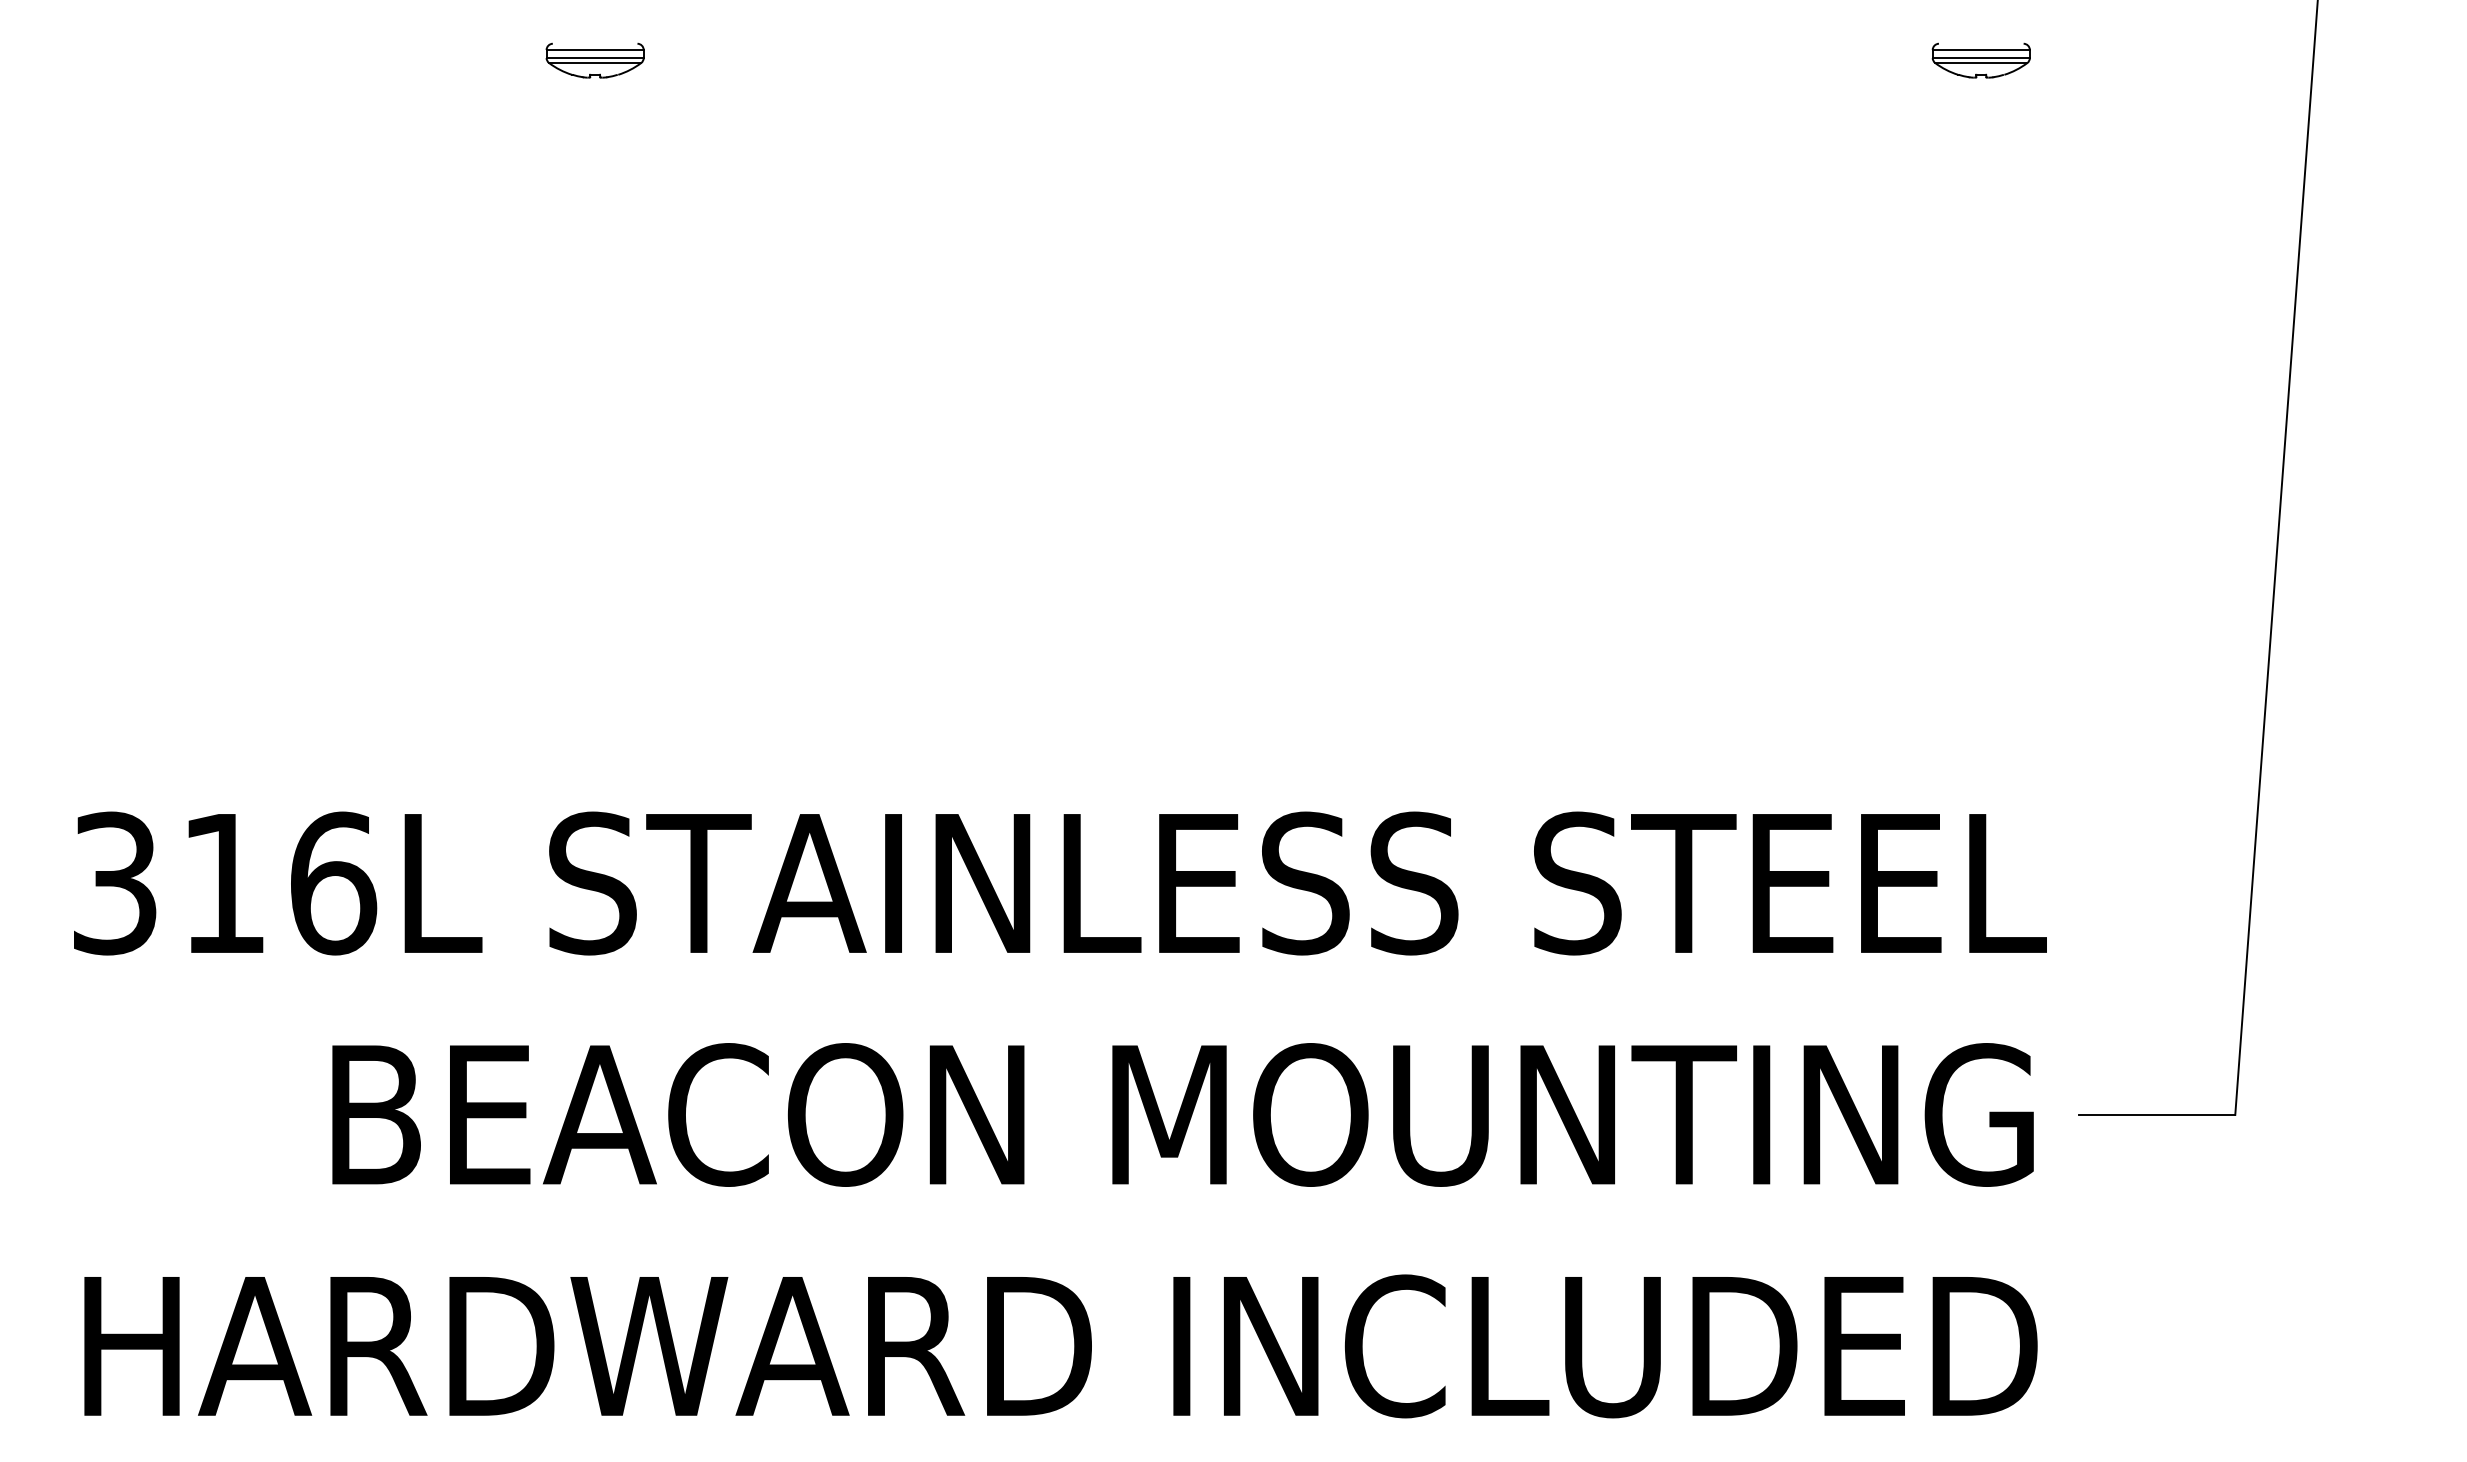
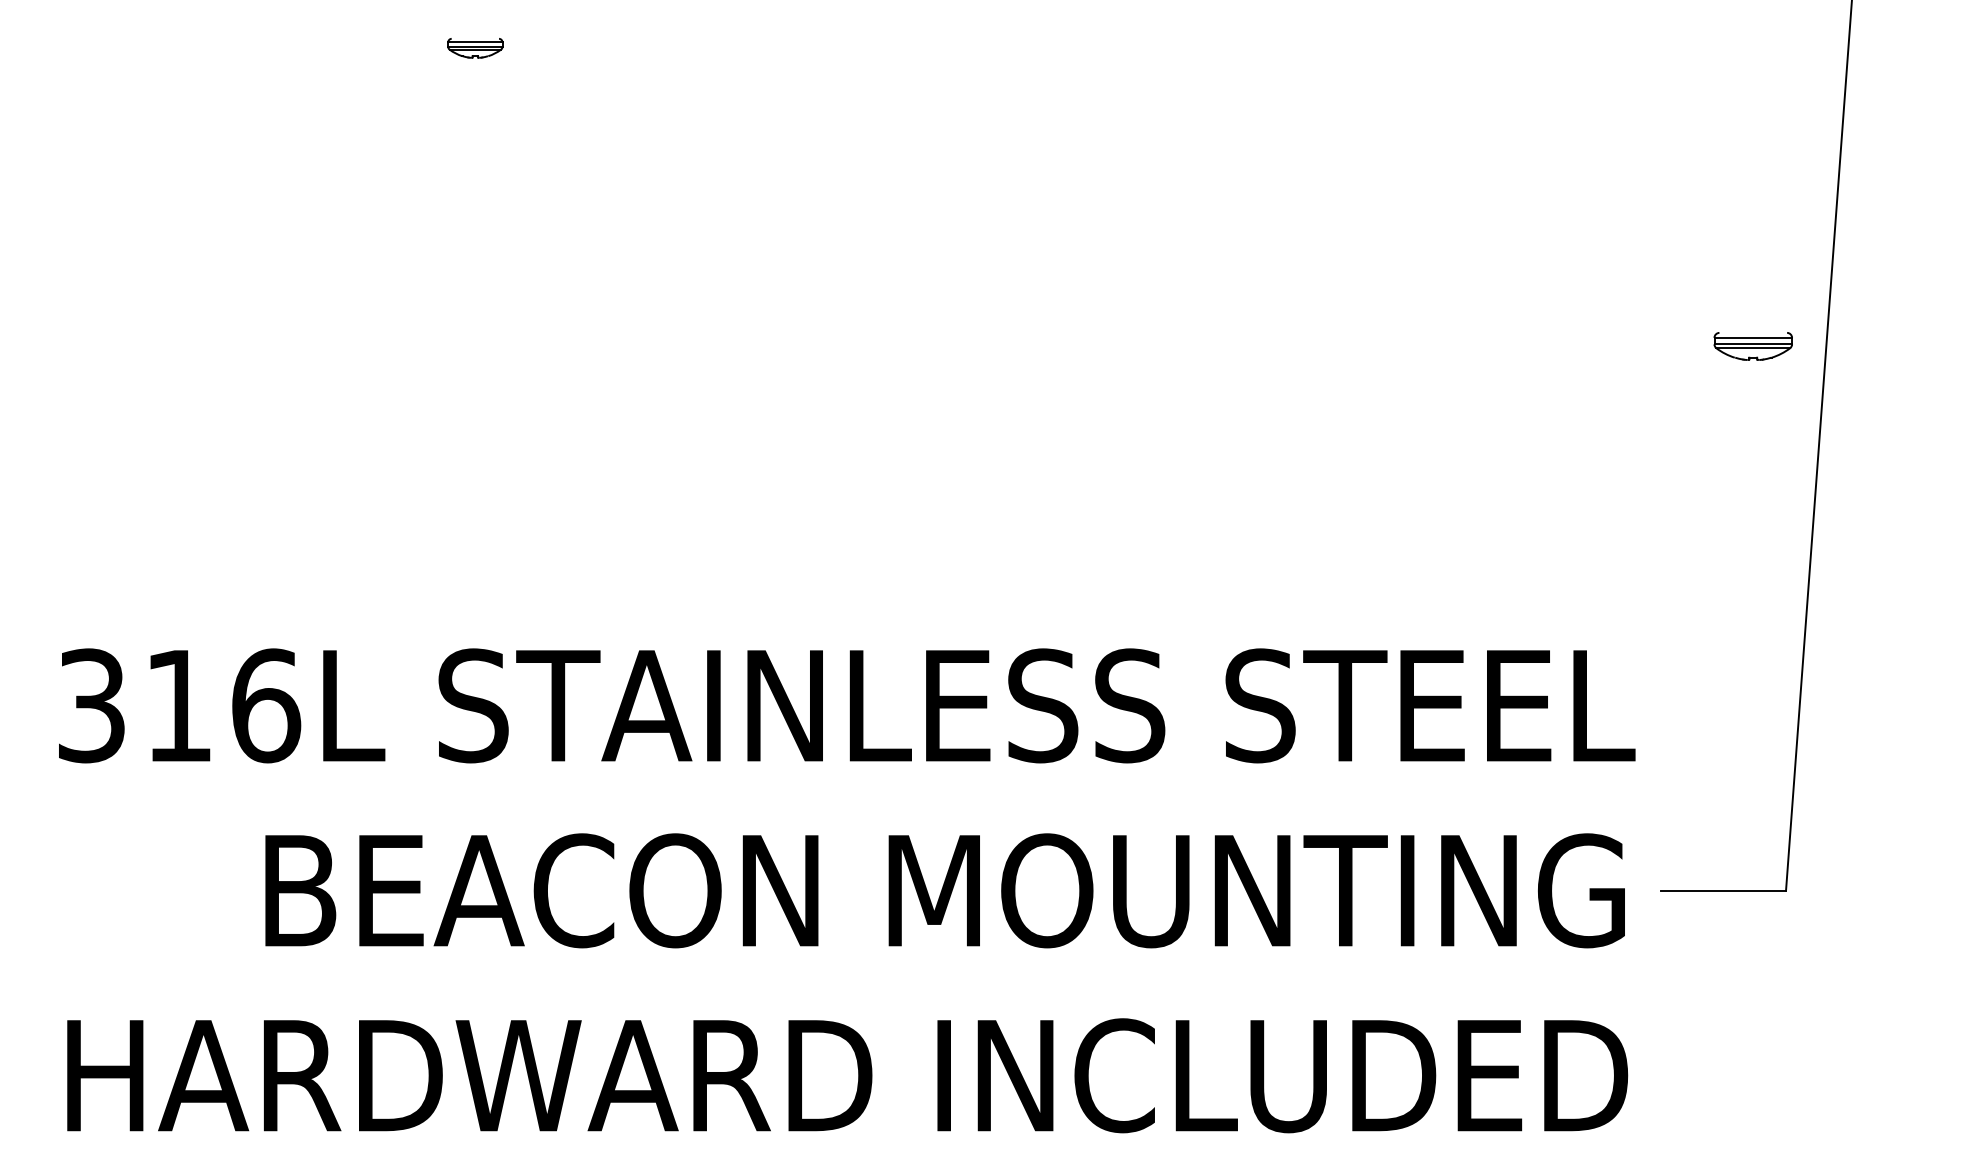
part: (594, 60) -> (474, 48), size x0.7
part: (1980, 60) -> (1752, 346), moved

